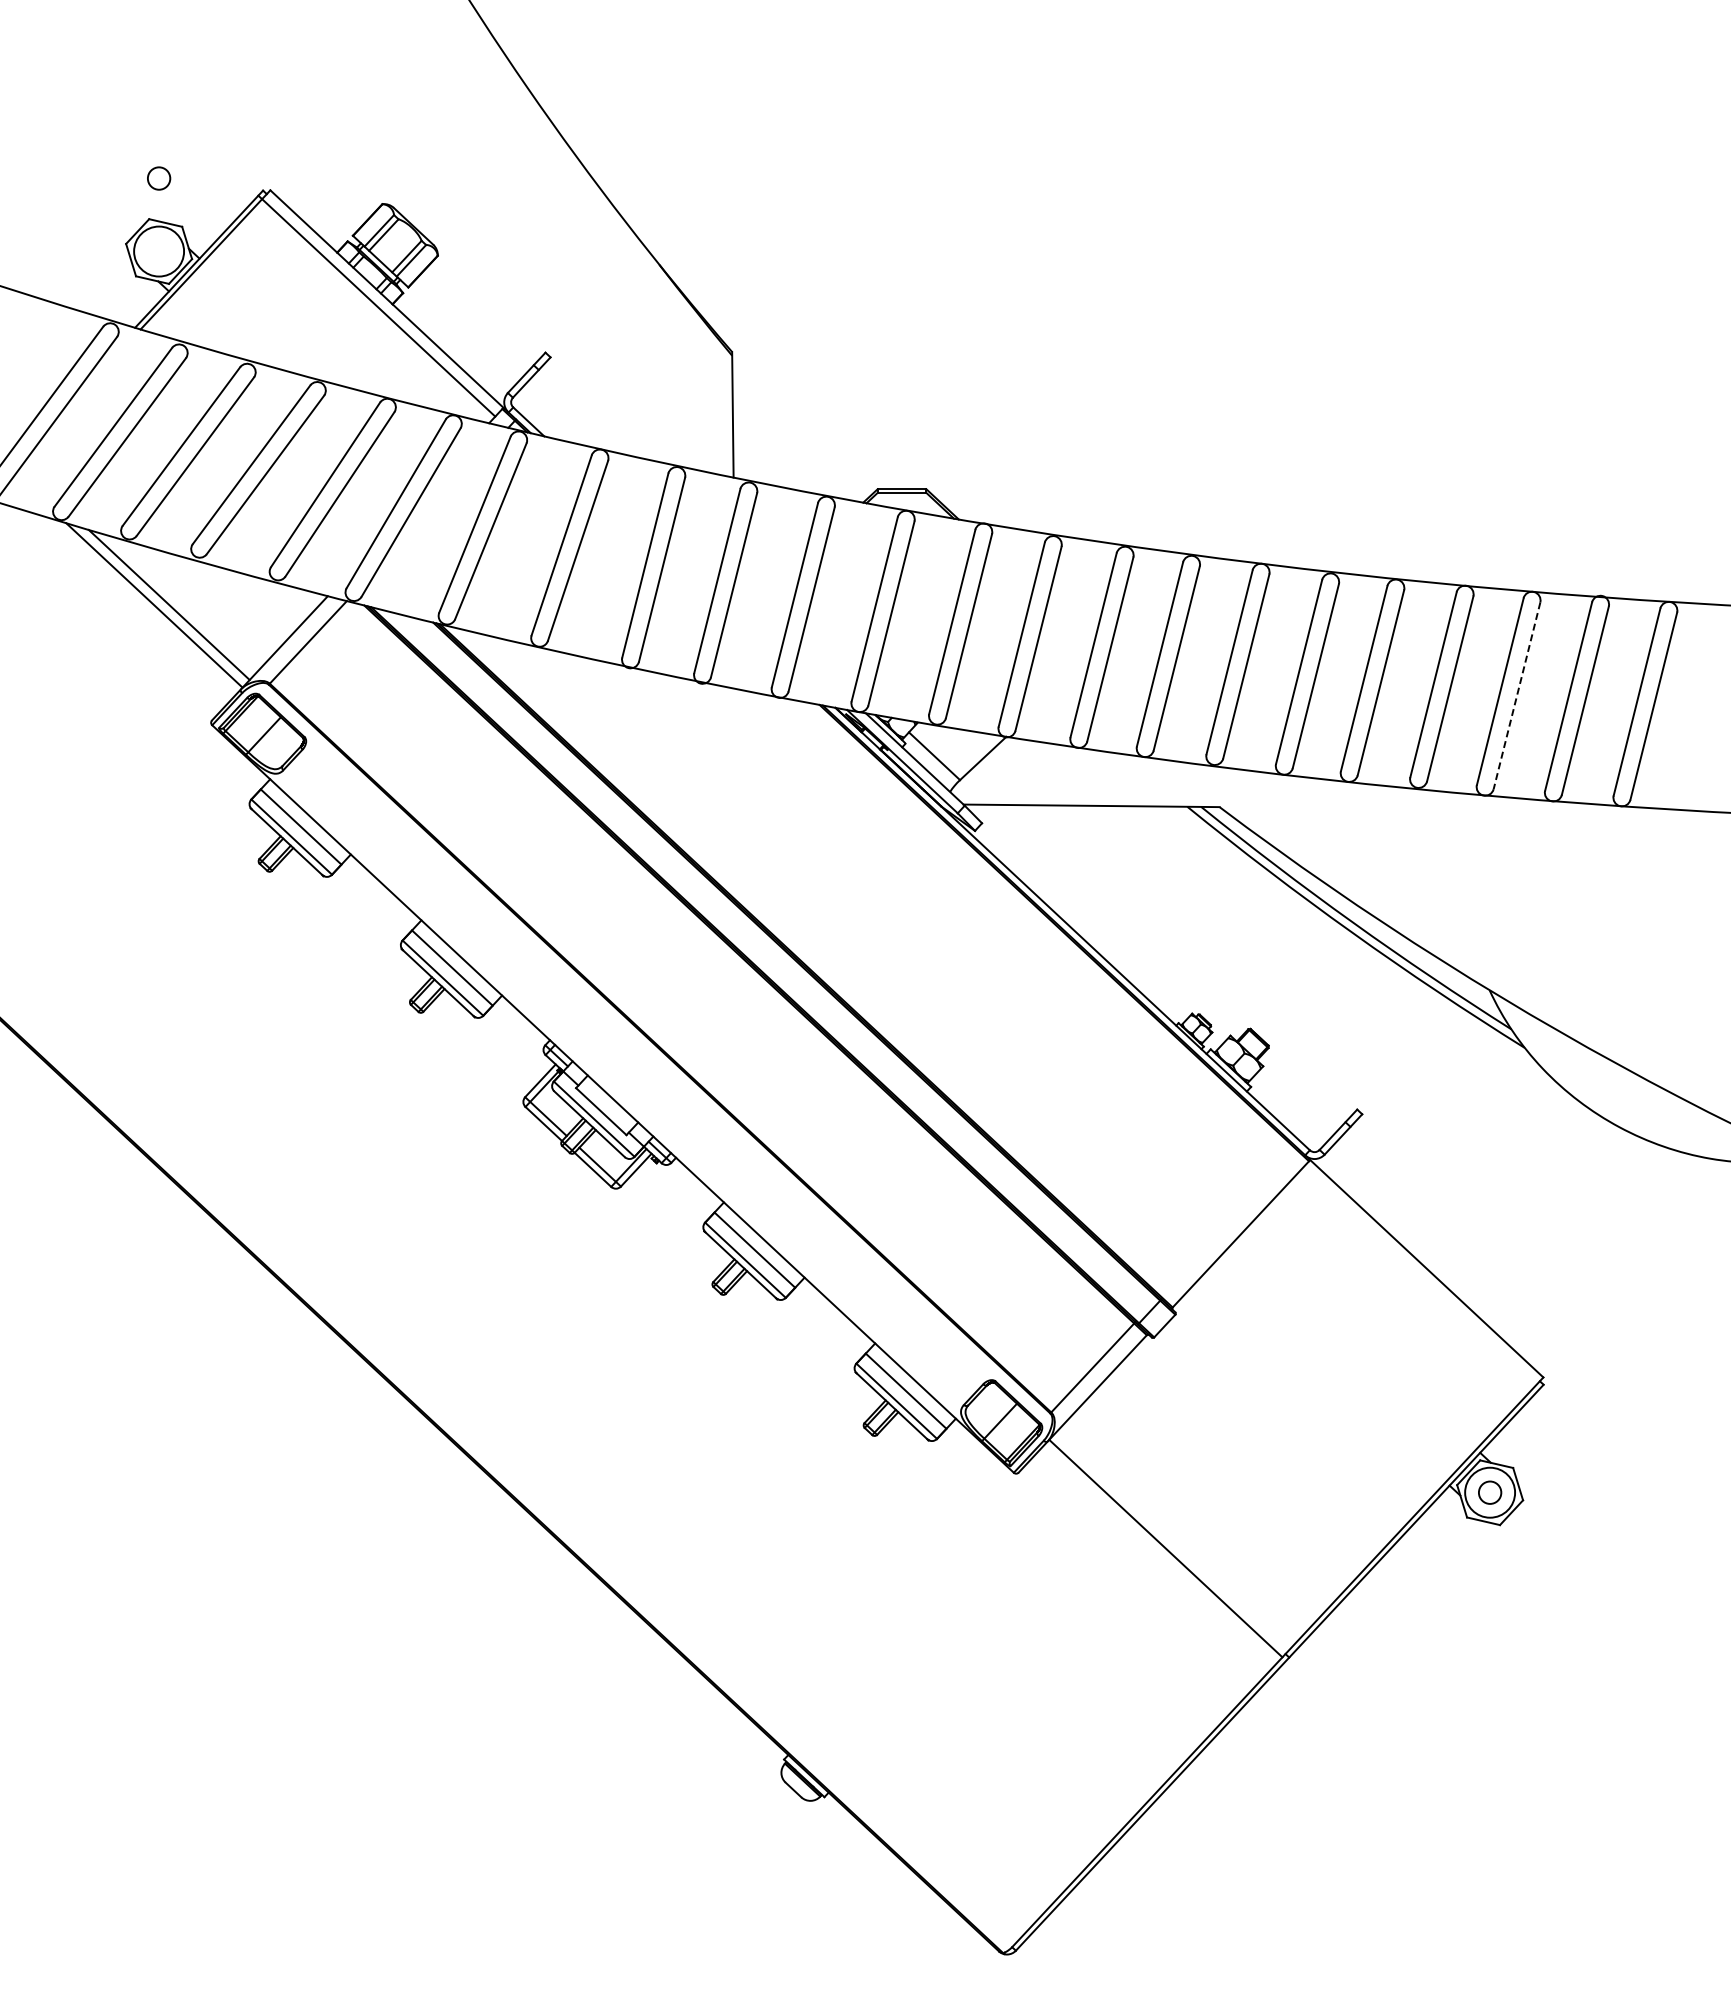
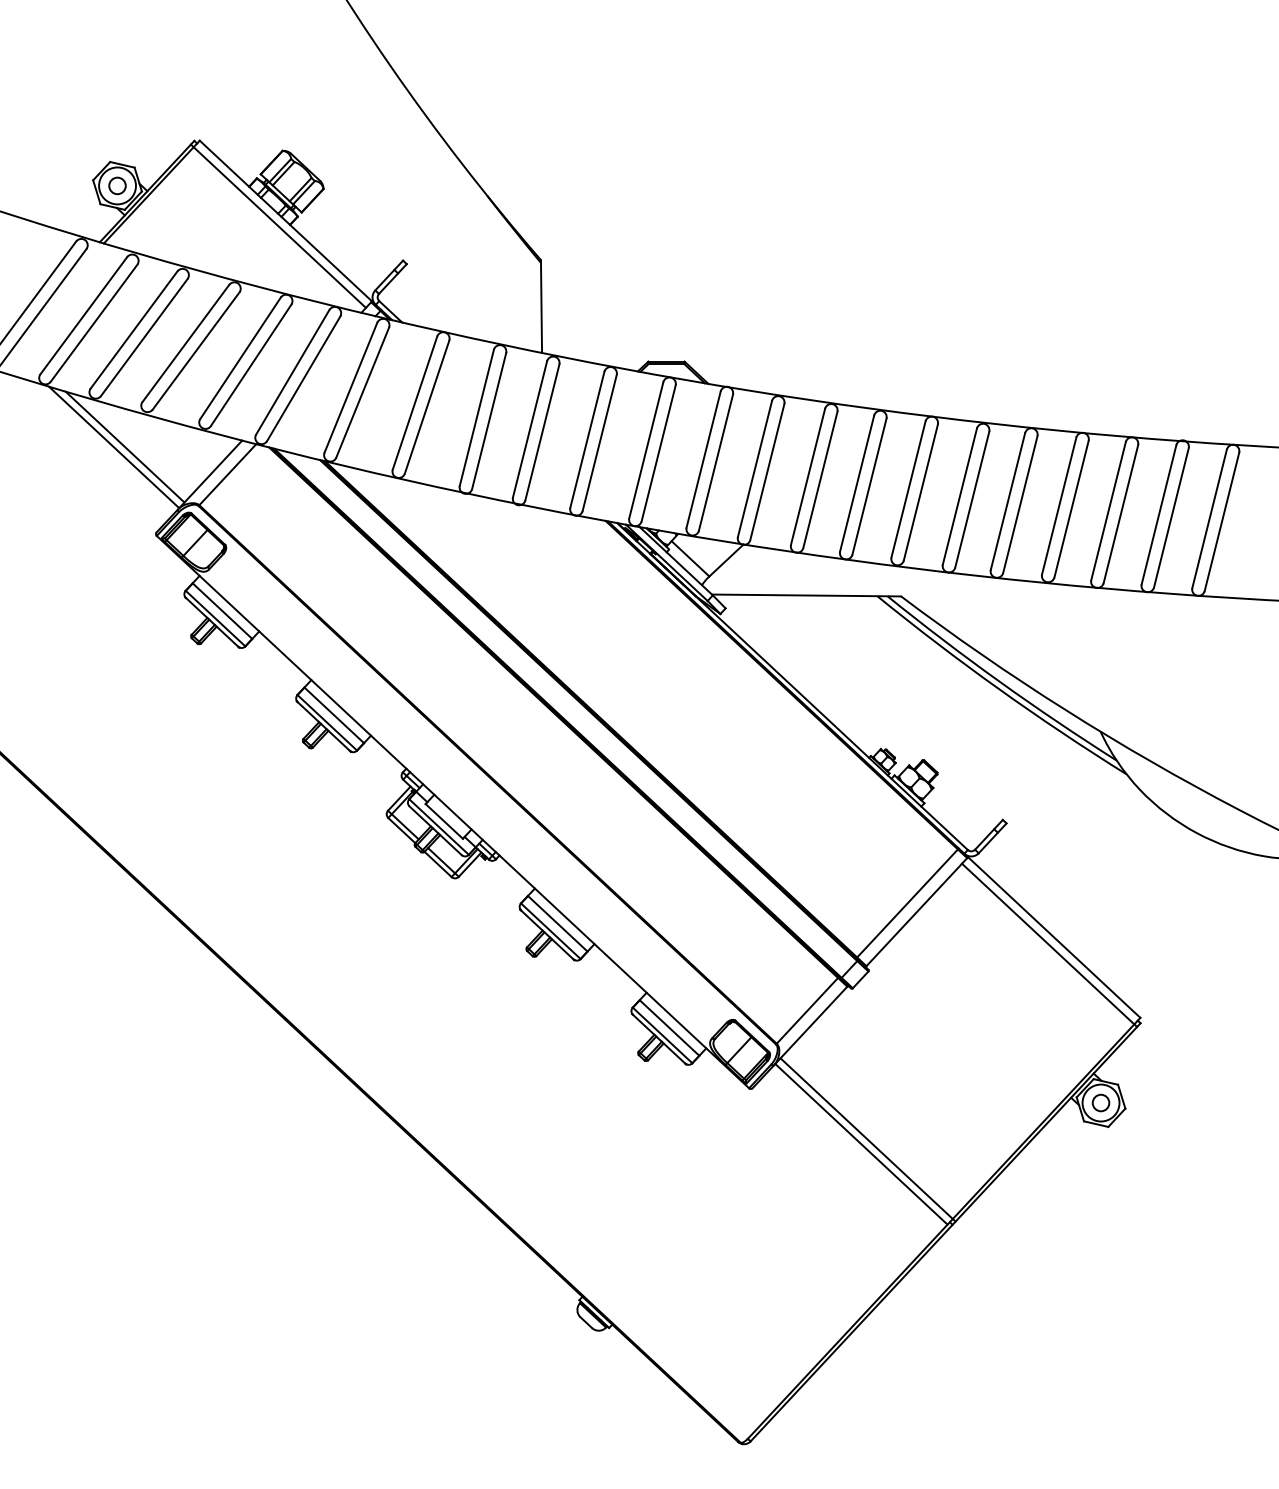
circle: (159, 178) -> (117, 185), moved
line: (1516, 696) -> (1120, 514), dashed -> solid
line: (1227, 1222) -> (906, 903), added
line: (1419, 1278) -> (1048, 944), added
line: (1174, 1542) -> (867, 1139), added

